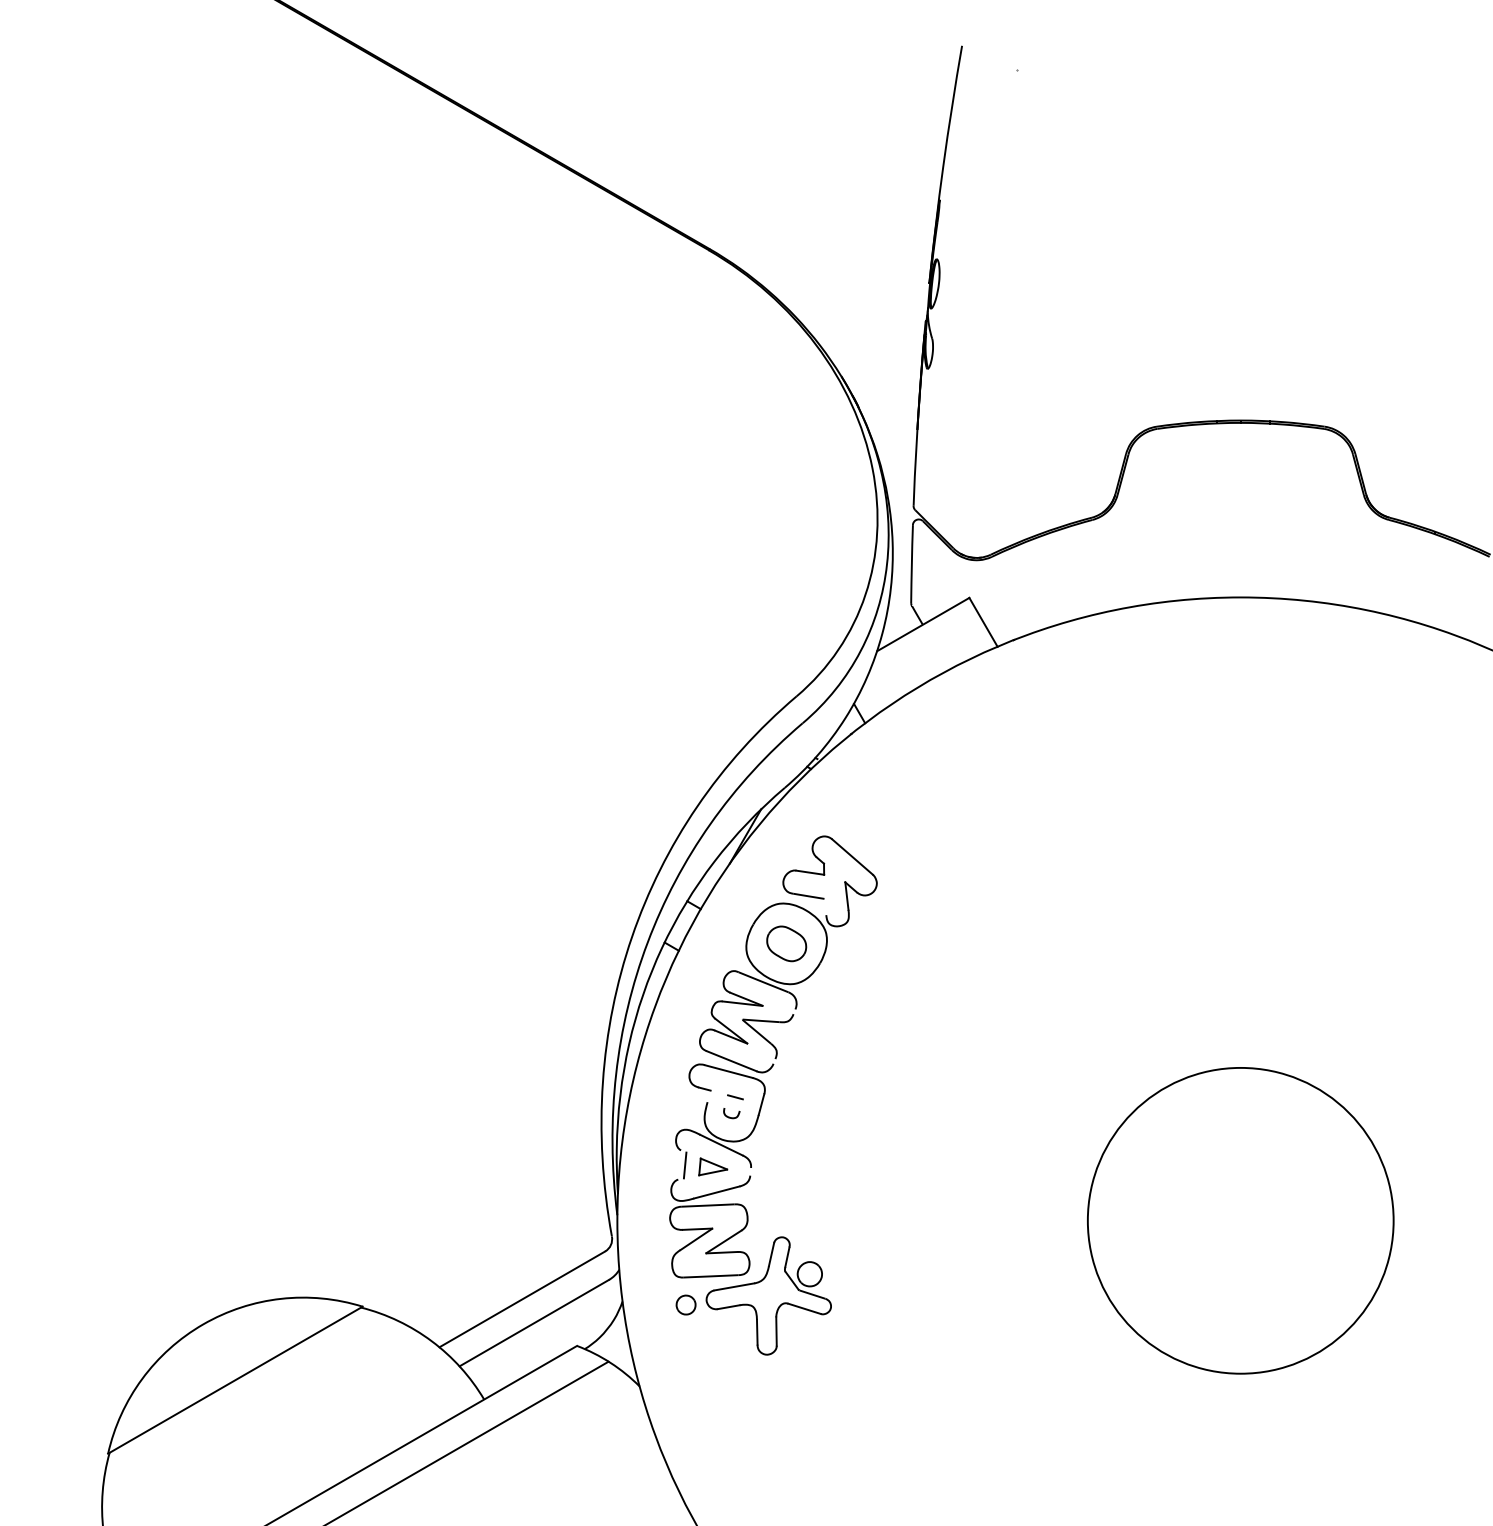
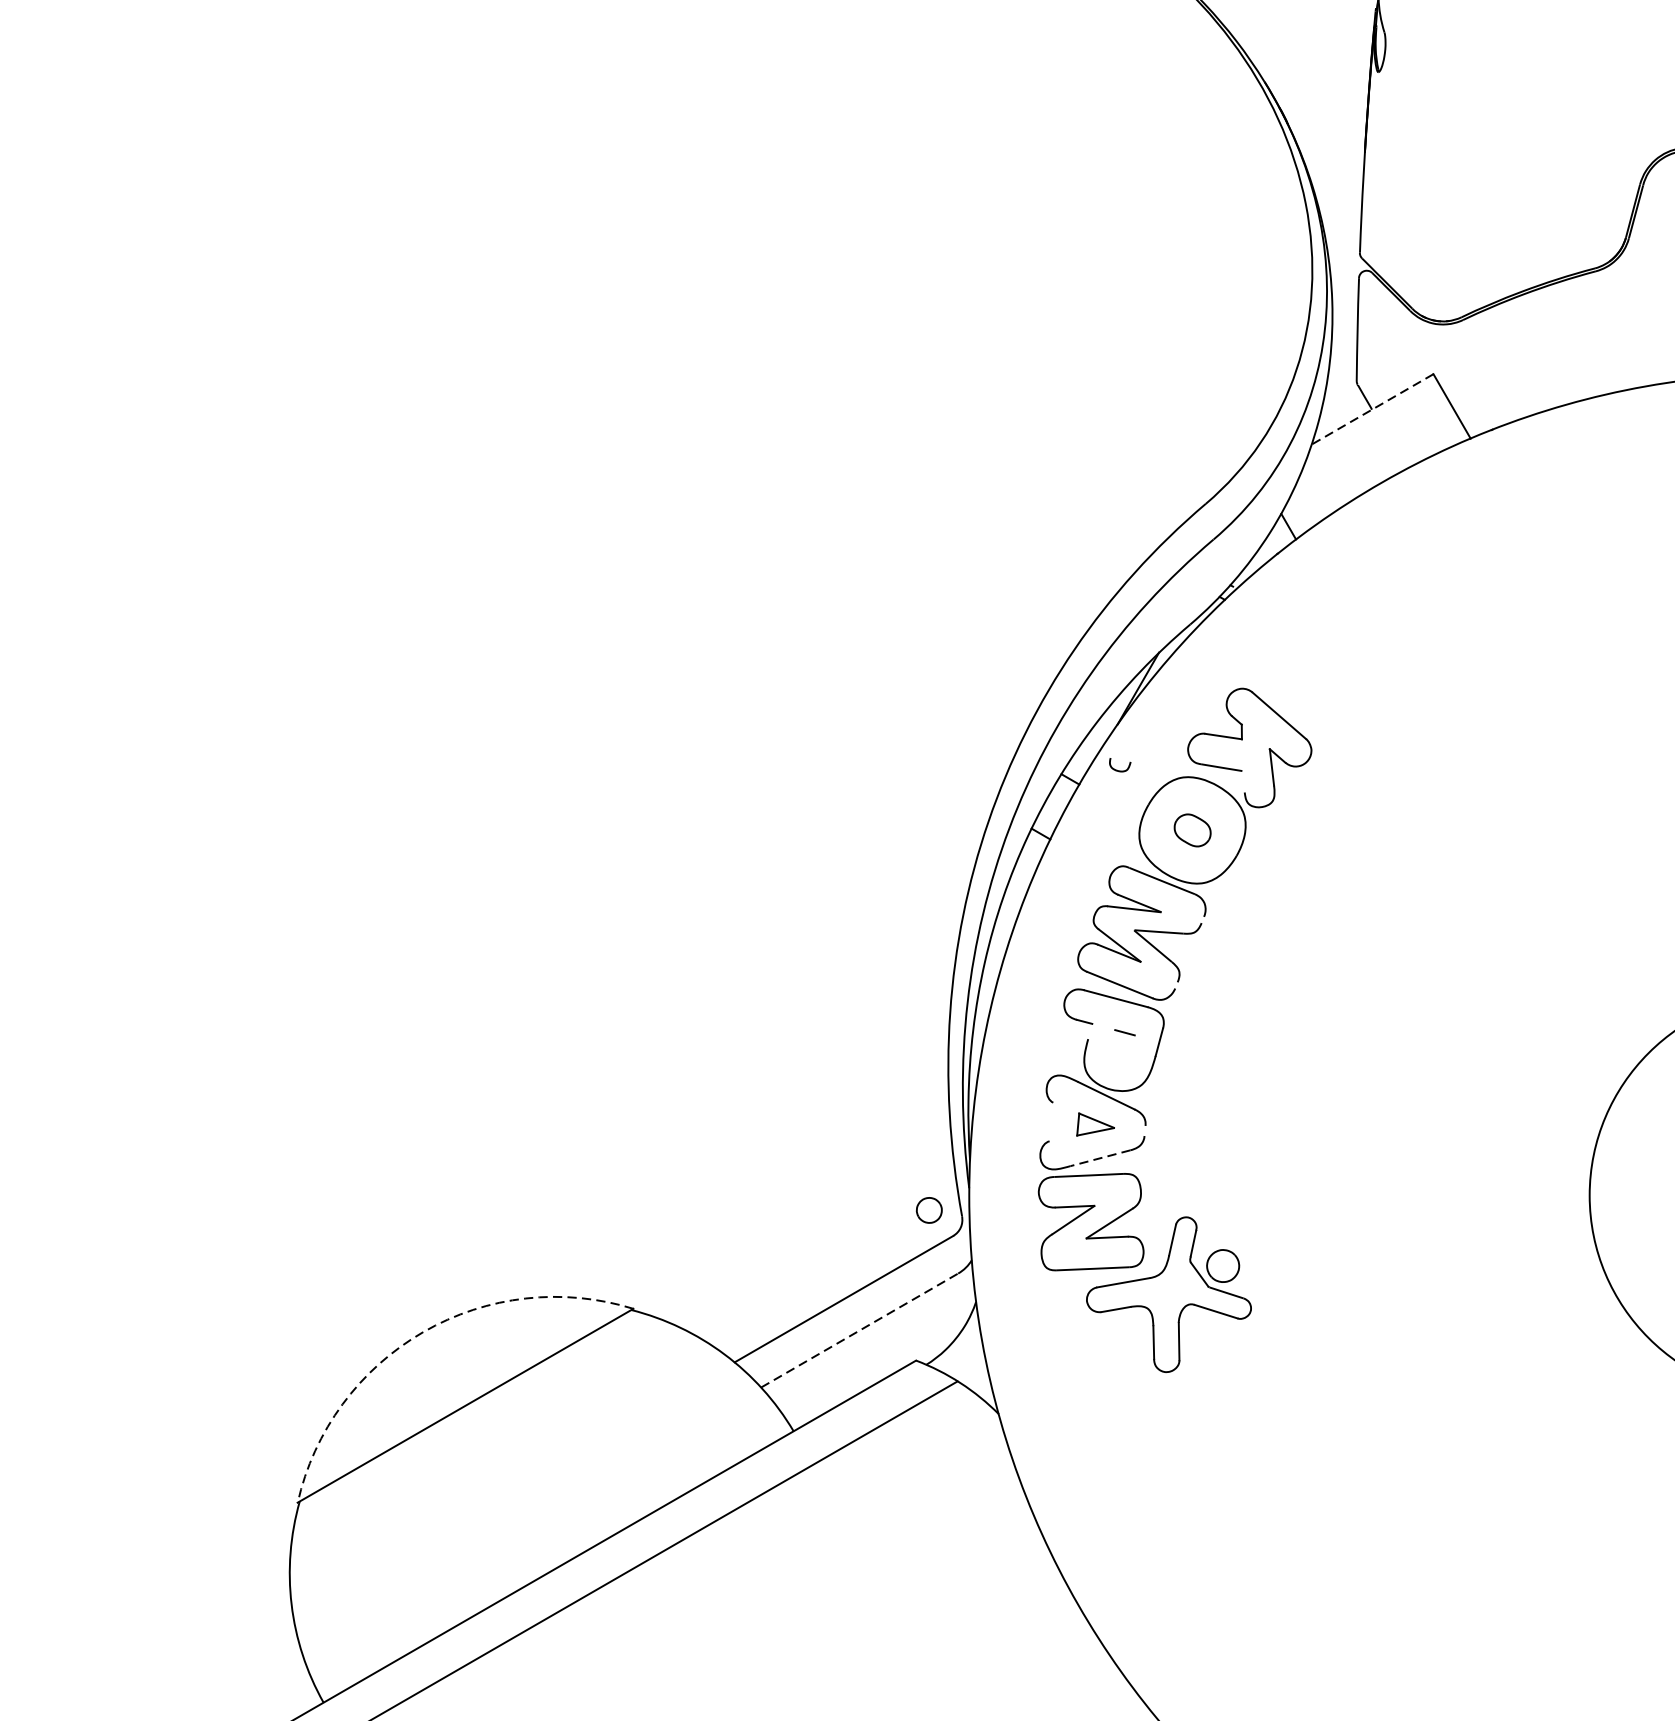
line: (922, 624) -> (1371, 409), solid -> dashed
part: (786, 943) -> (1192, 829), size x0.7
curve: (729, 1116) -> (1117, 769), moved
line: (684, 1165) -> (1057, 1122), removed
line: (716, 1192) -> (1099, 1158), solid -> dashed
part: (685, 1304) -> (928, 1209), moved
line: (534, 1322) -> (859, 1329), solid -> dashed
arc: (203, 1324) -> (423, 1332), solid -> dashed

